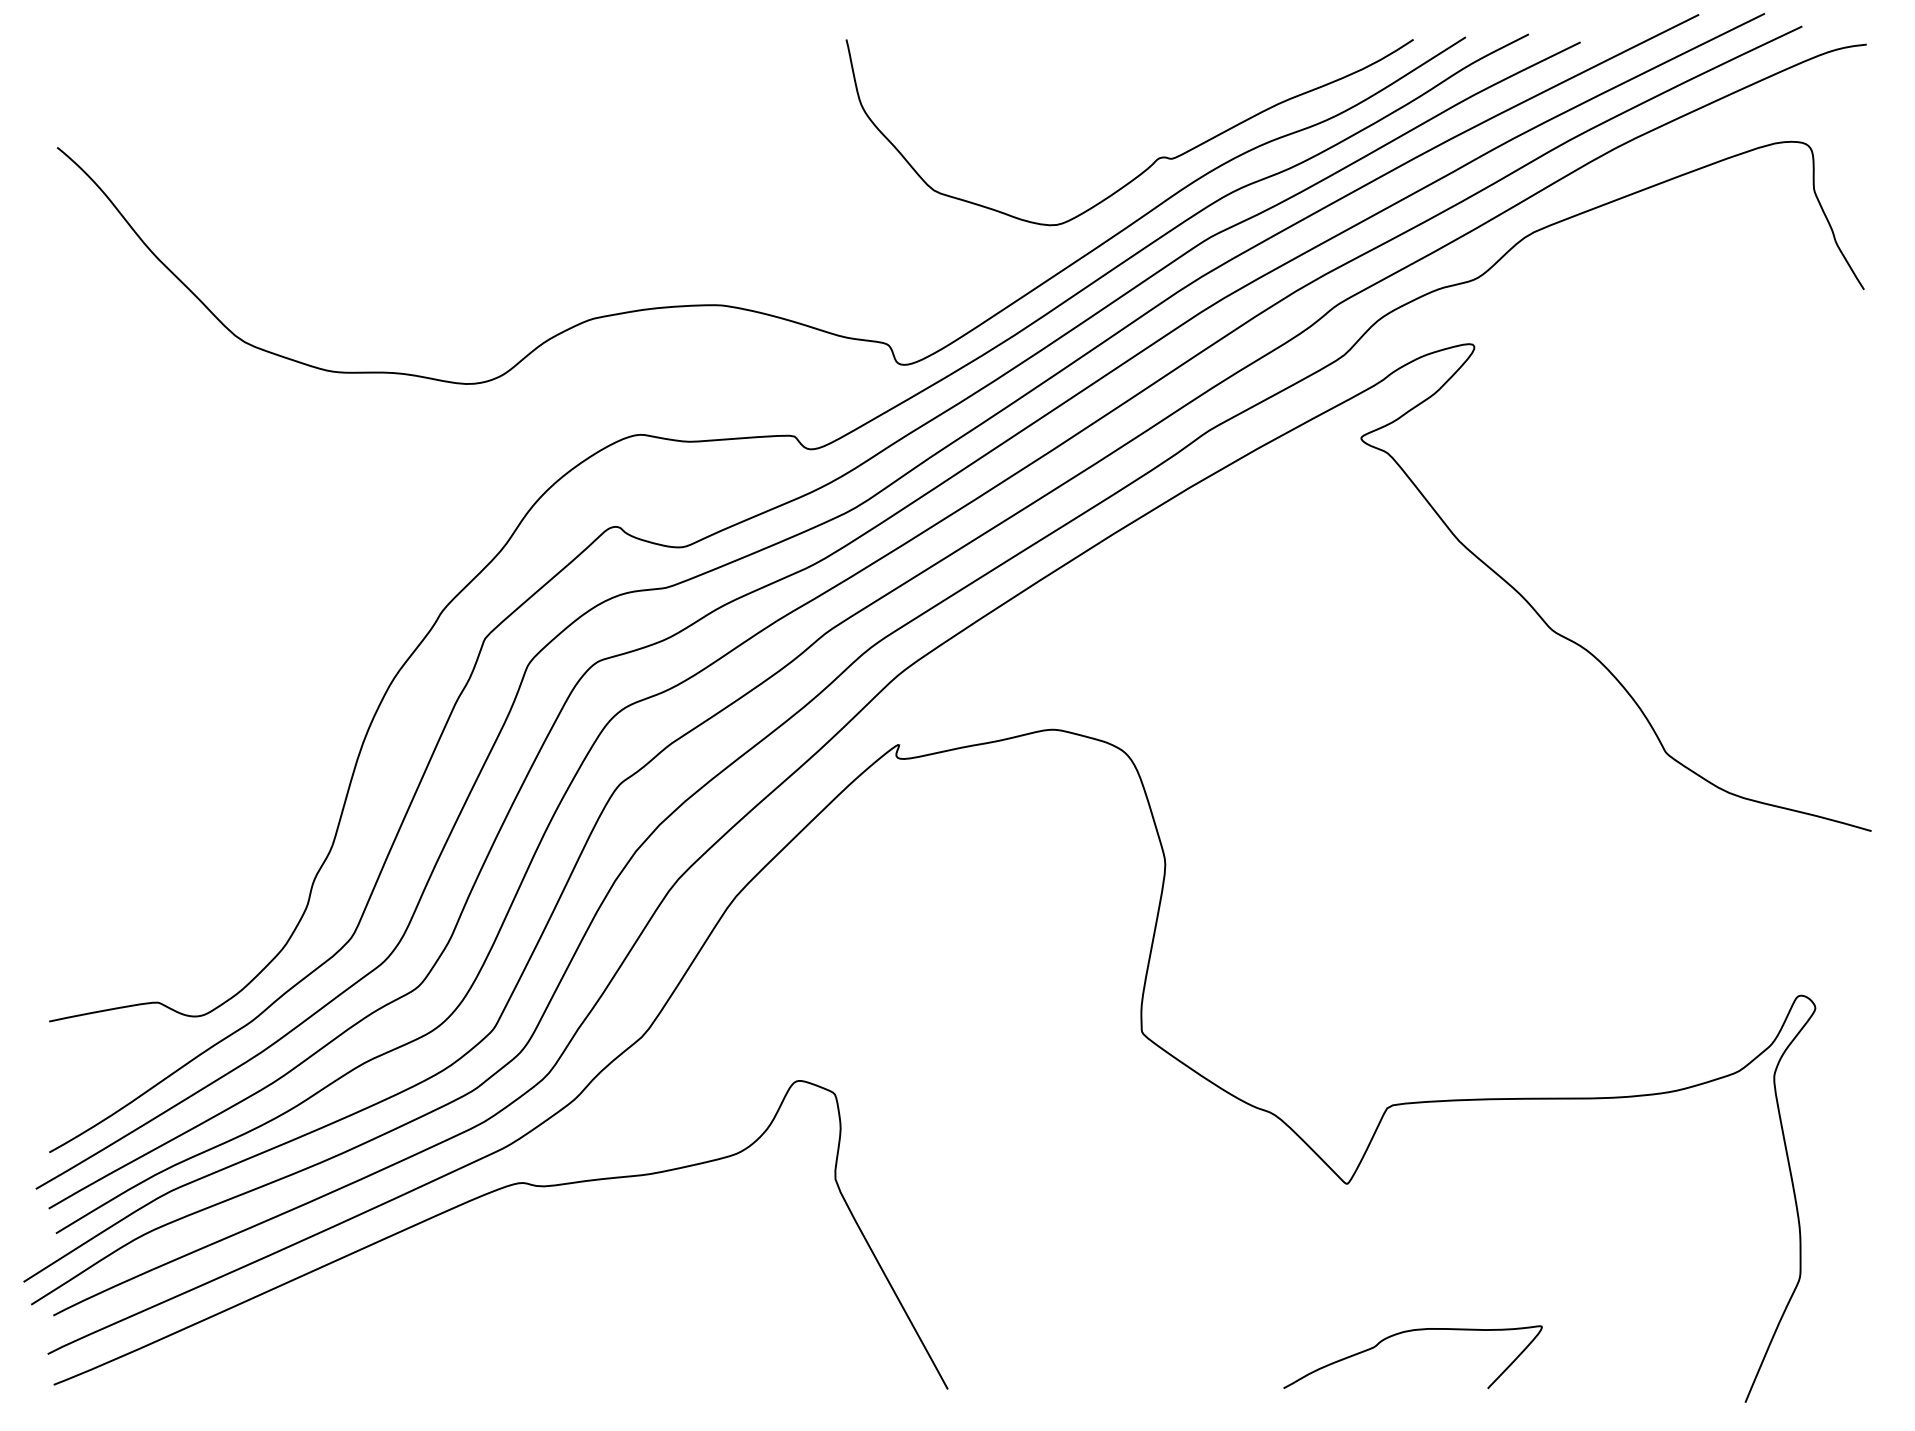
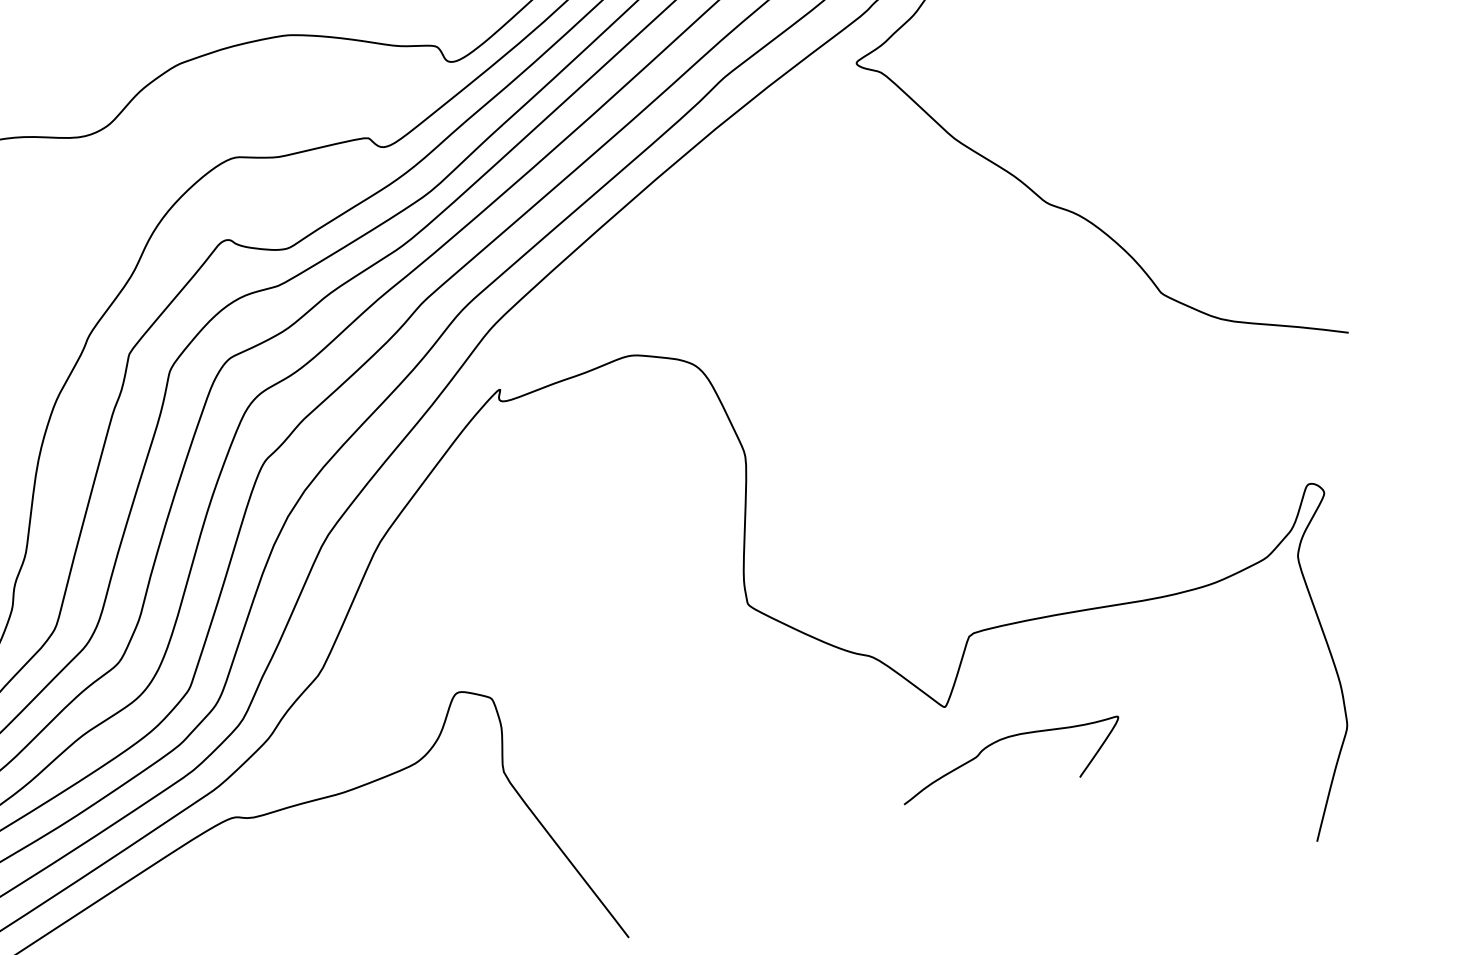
curve: (1407, 1332) -> (1003, 739), moved

